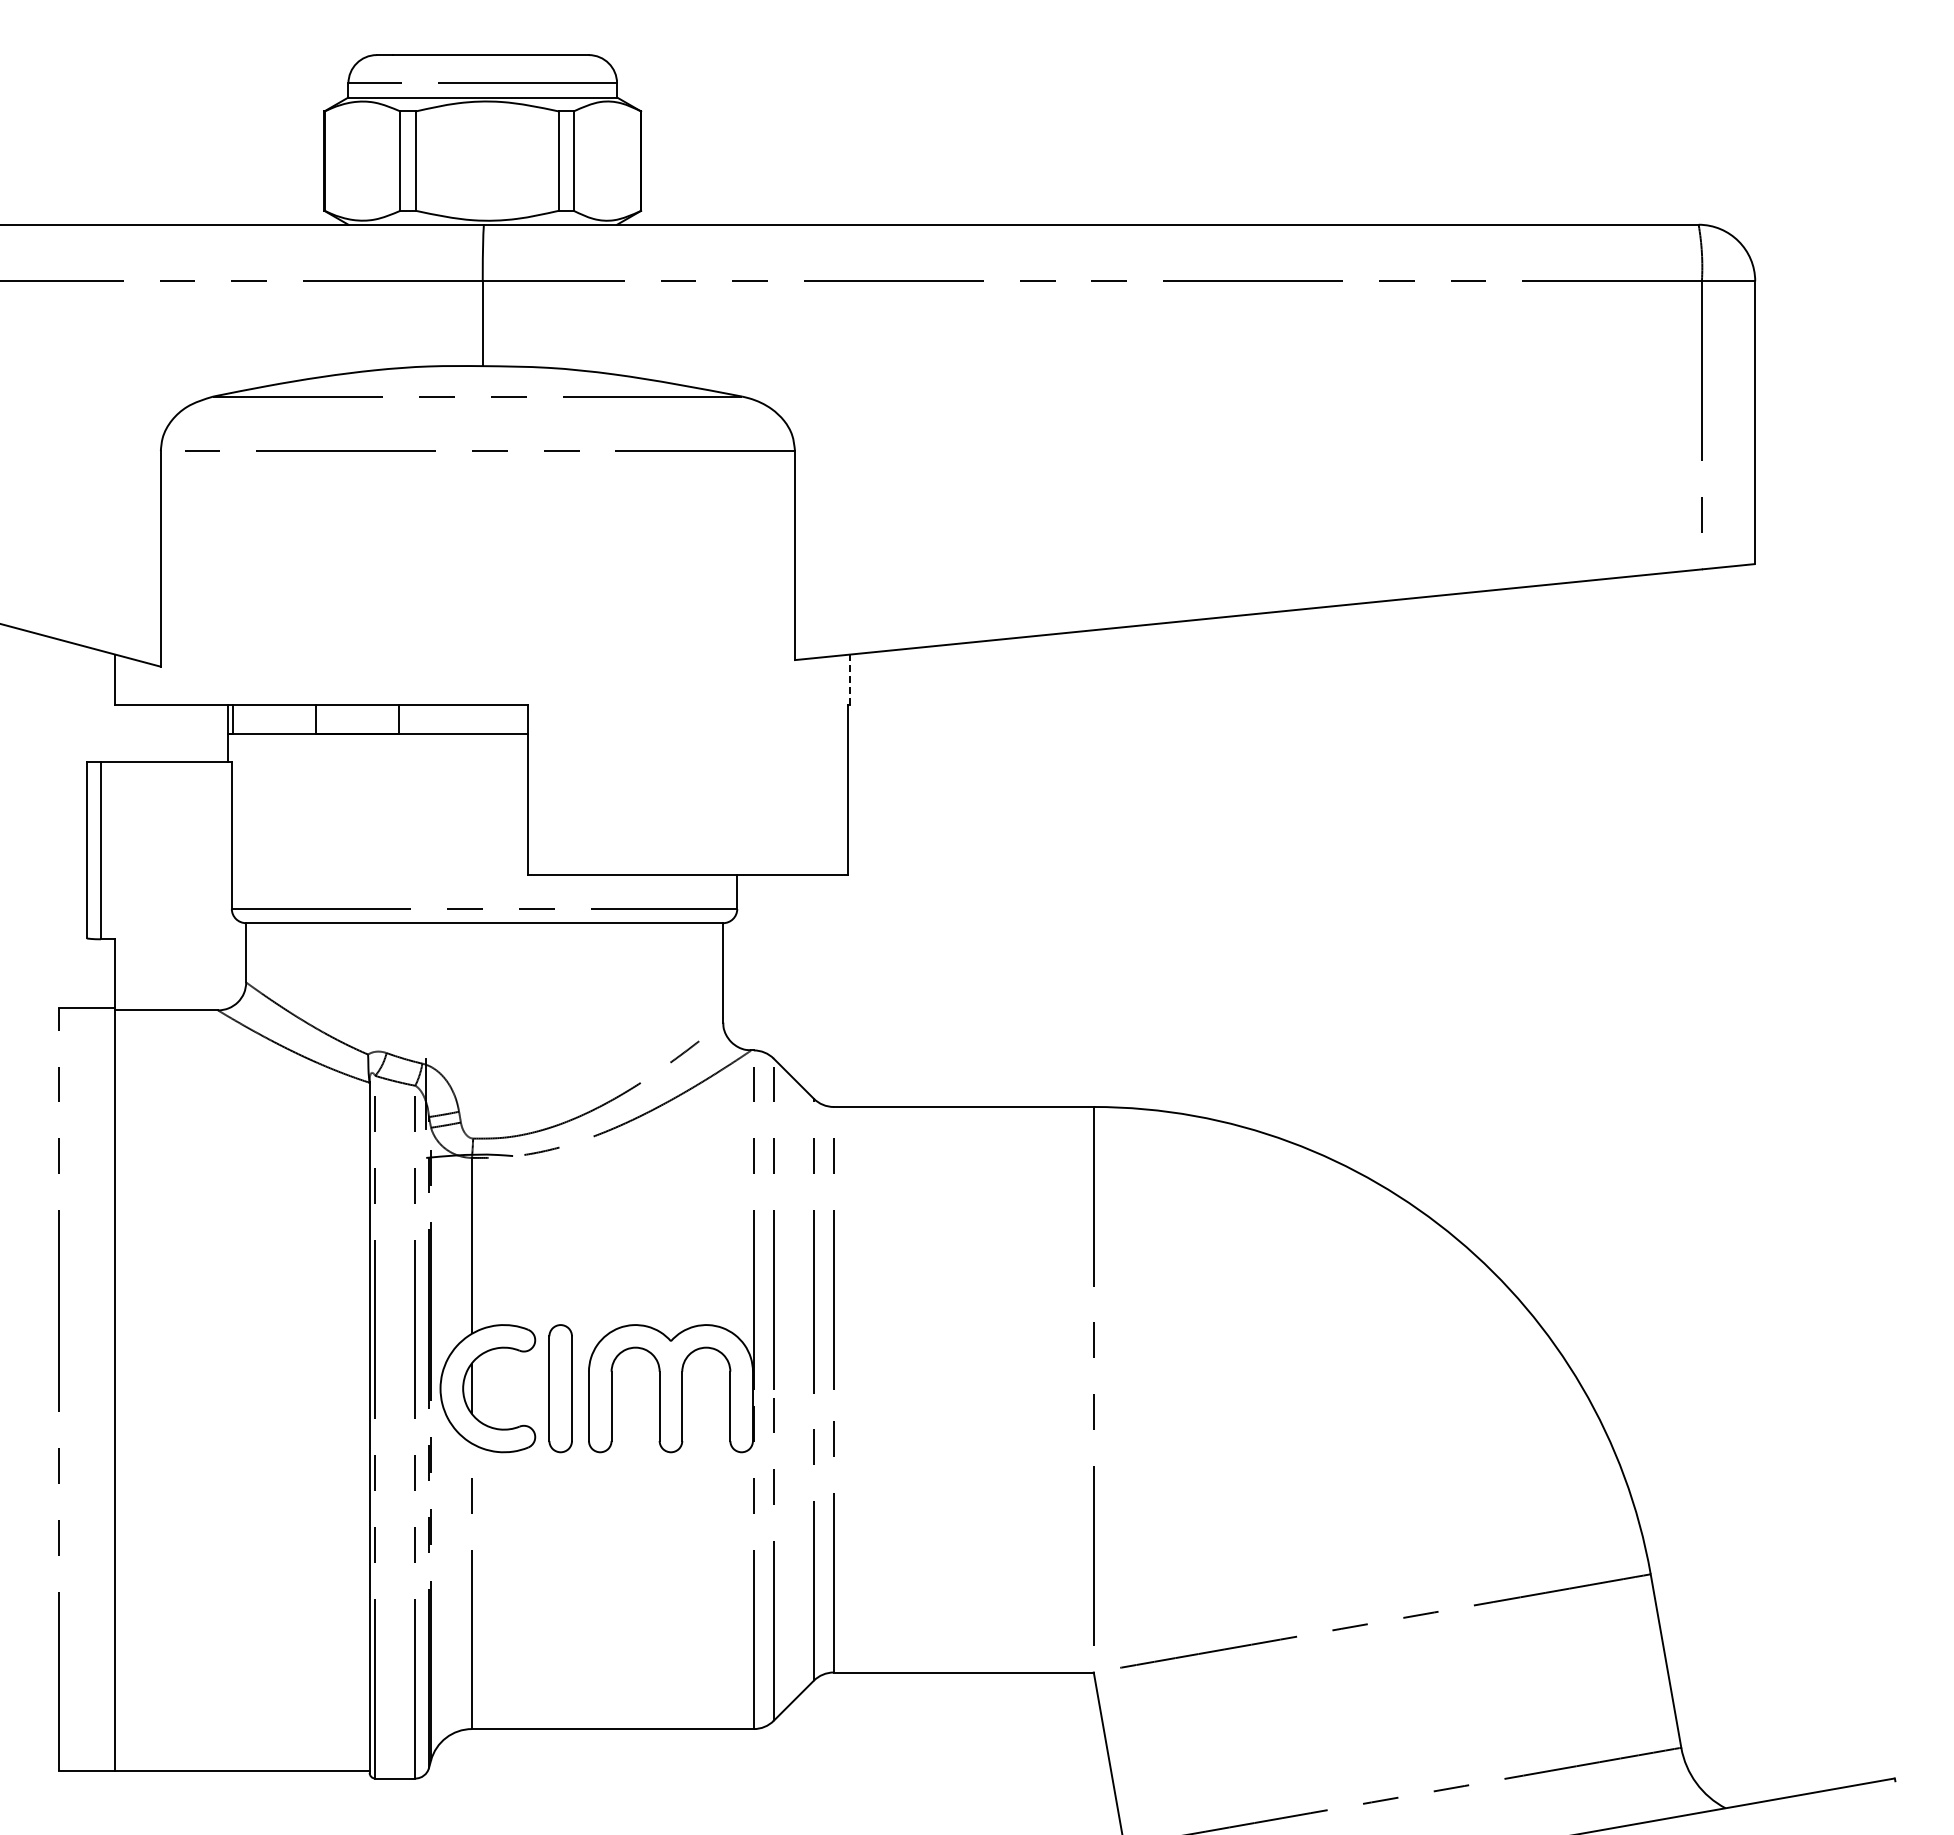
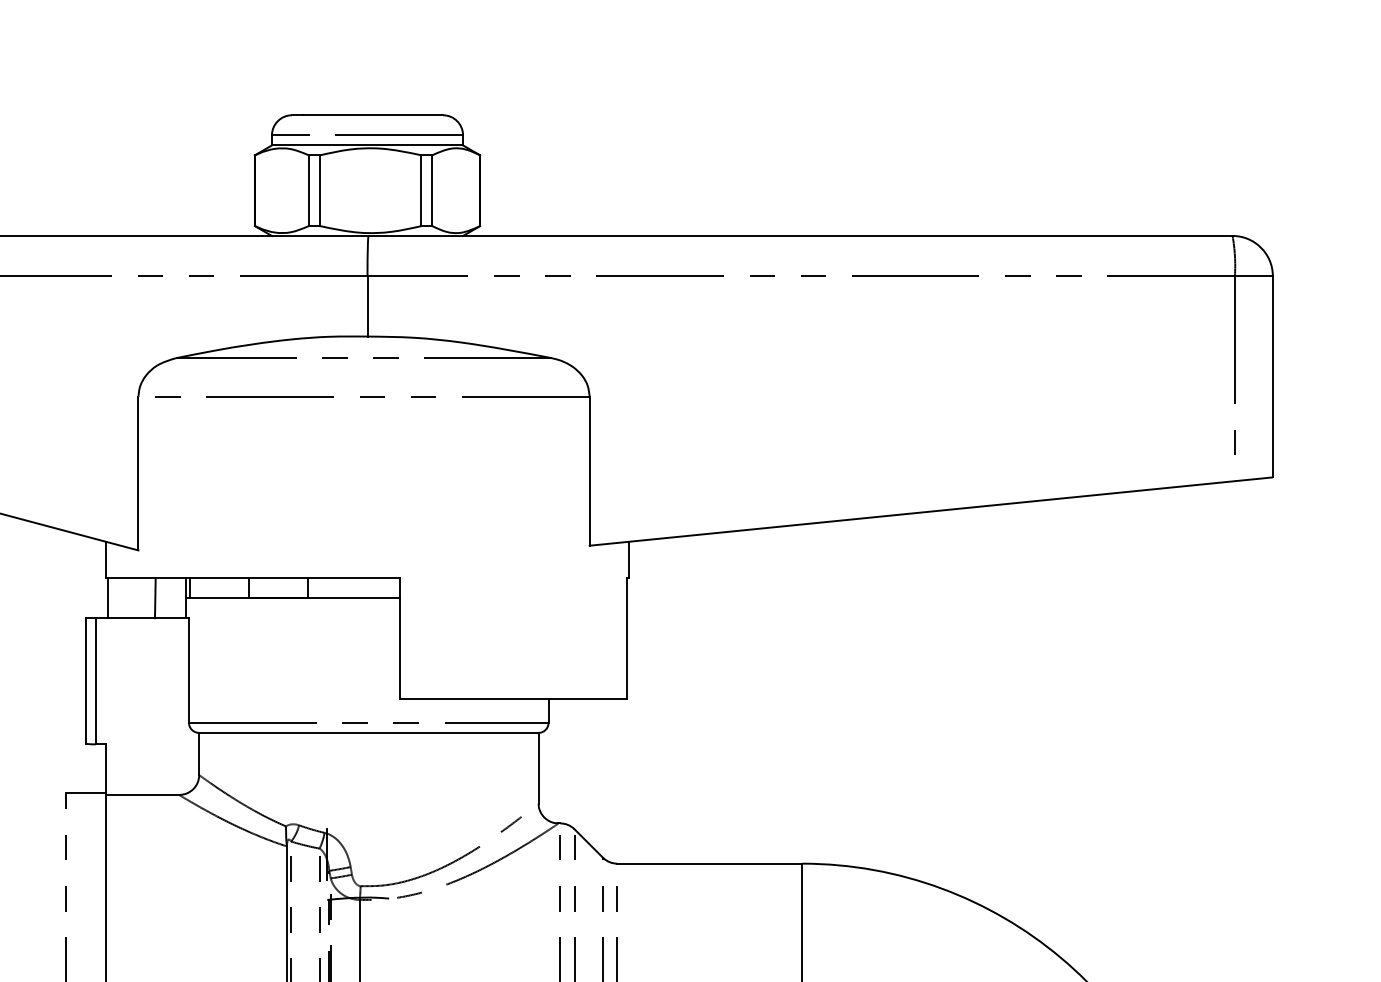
line: (850, 679) -> (629, 559), dashed -> solid
line: (117, 733) -> (107, 597), added
line: (184, 733) -> (155, 597), added

